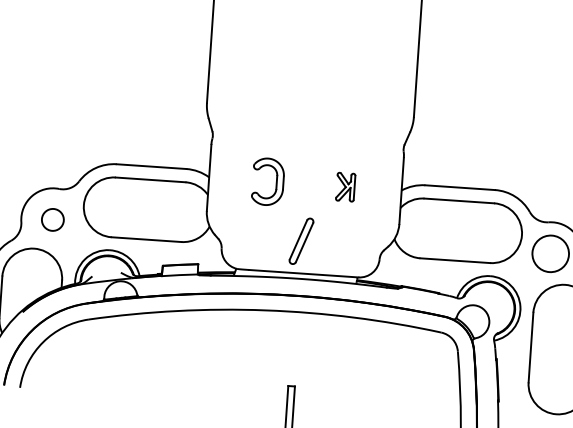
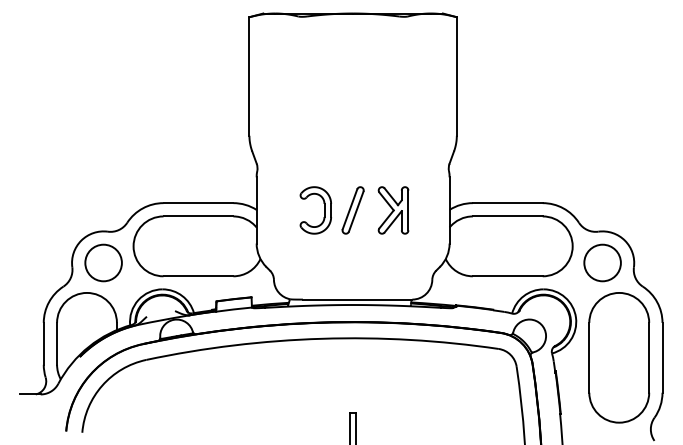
part: (345, 187) -> (393, 210), size x1.67
circle: (52, 219) -> (103, 262), size x1.67
part: (300, 241) -> (352, 210), moved

